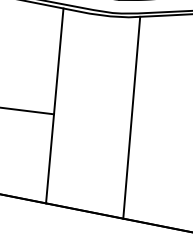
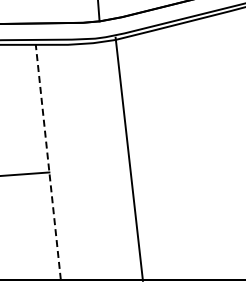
line: (55, 105) -> (48, 161), solid -> dashed
line: (131, 116) -> (128, 158), moved

